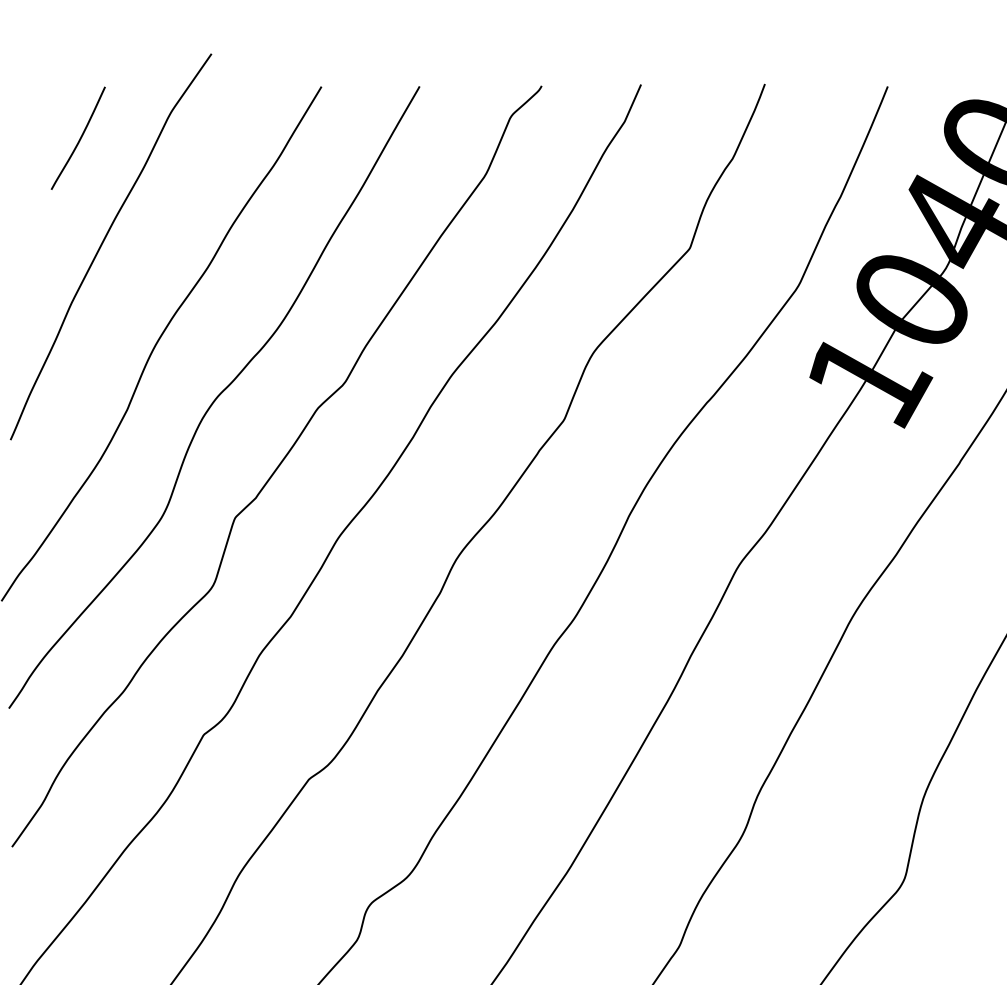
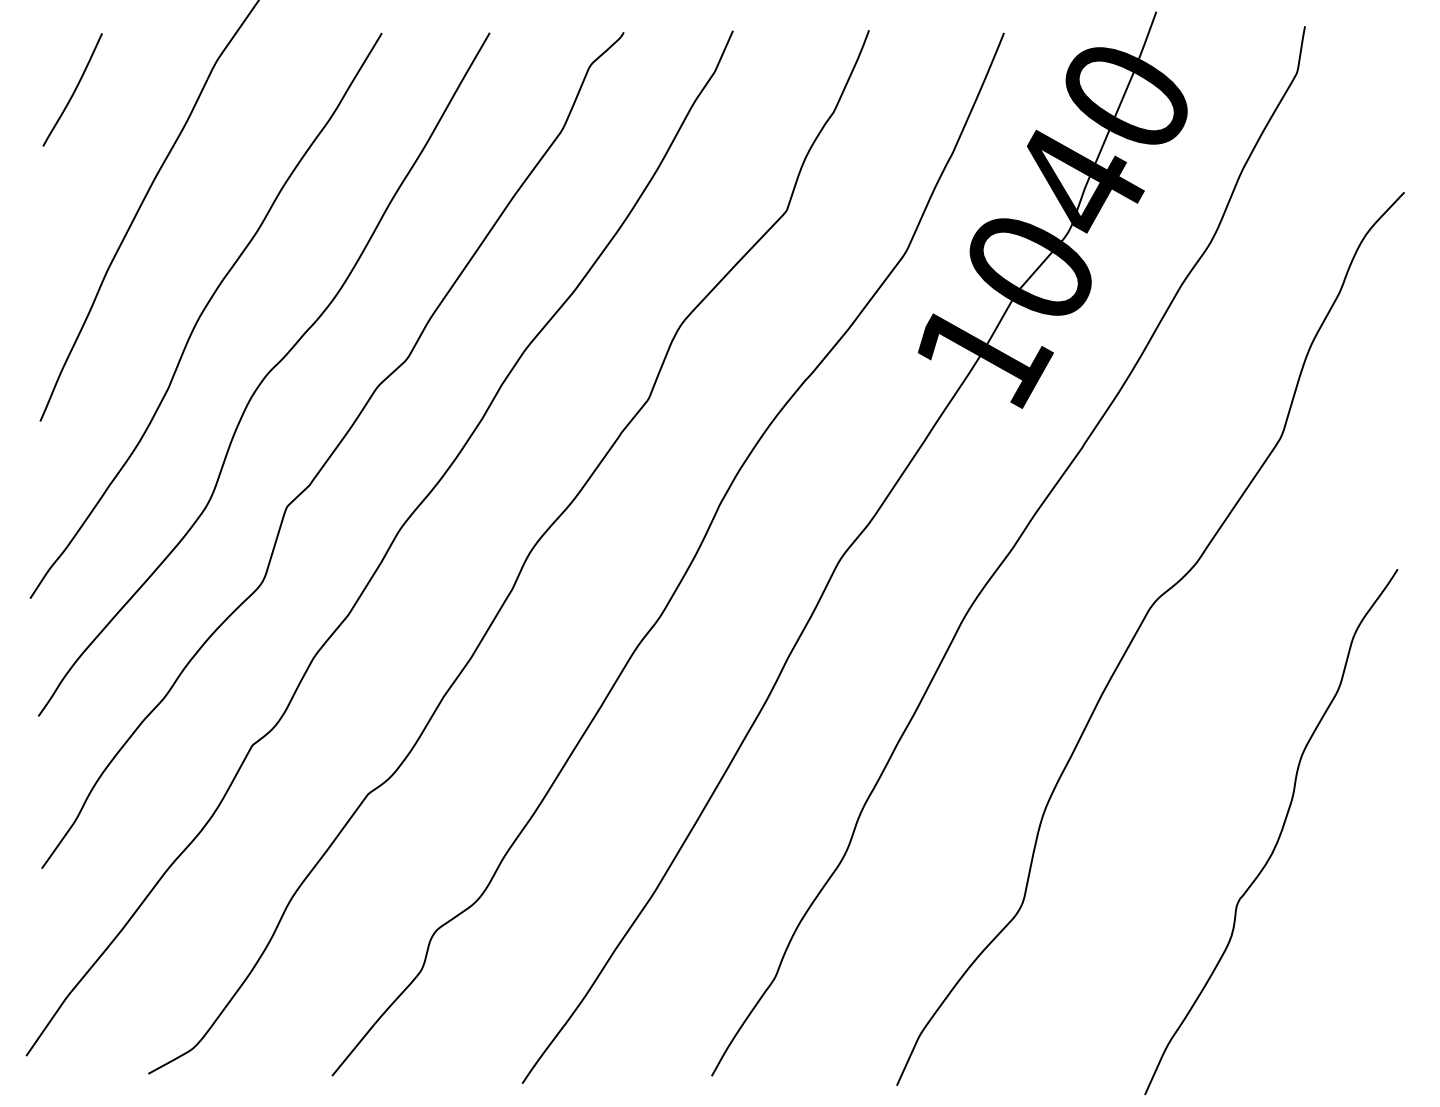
curve: (79, 137) -> (74, 89), moved

